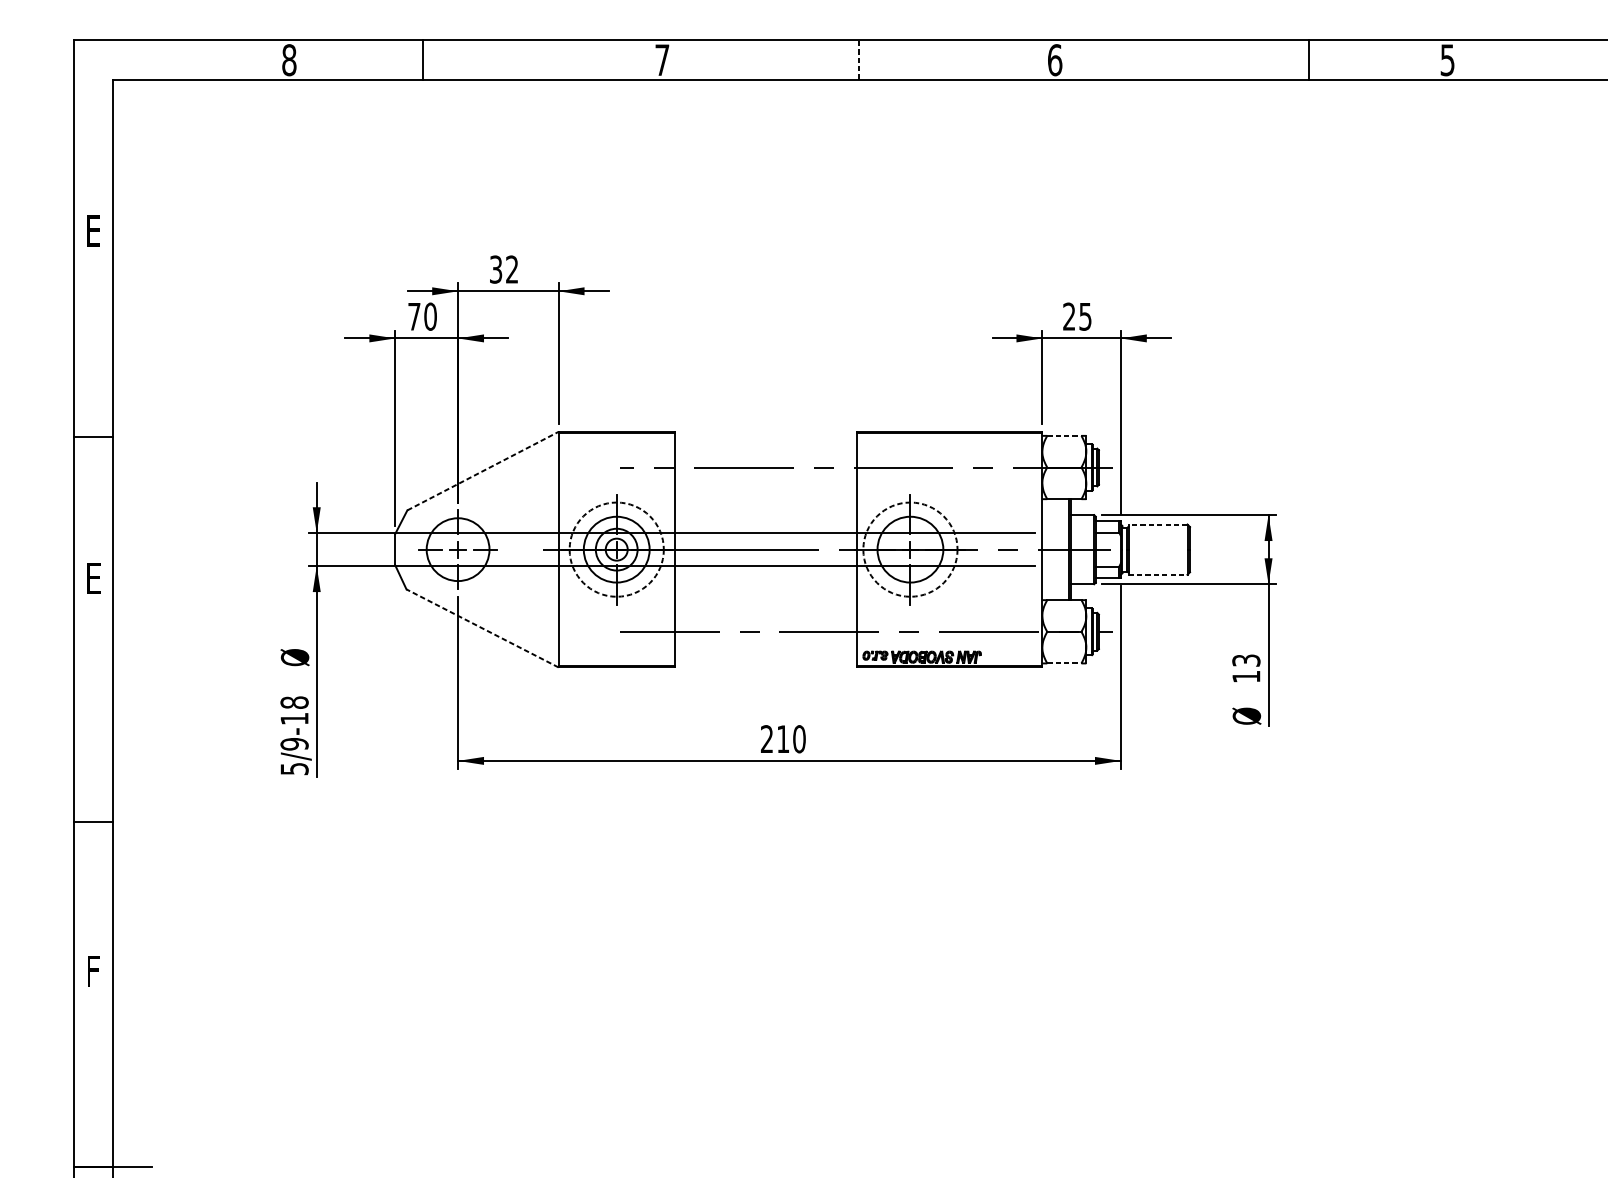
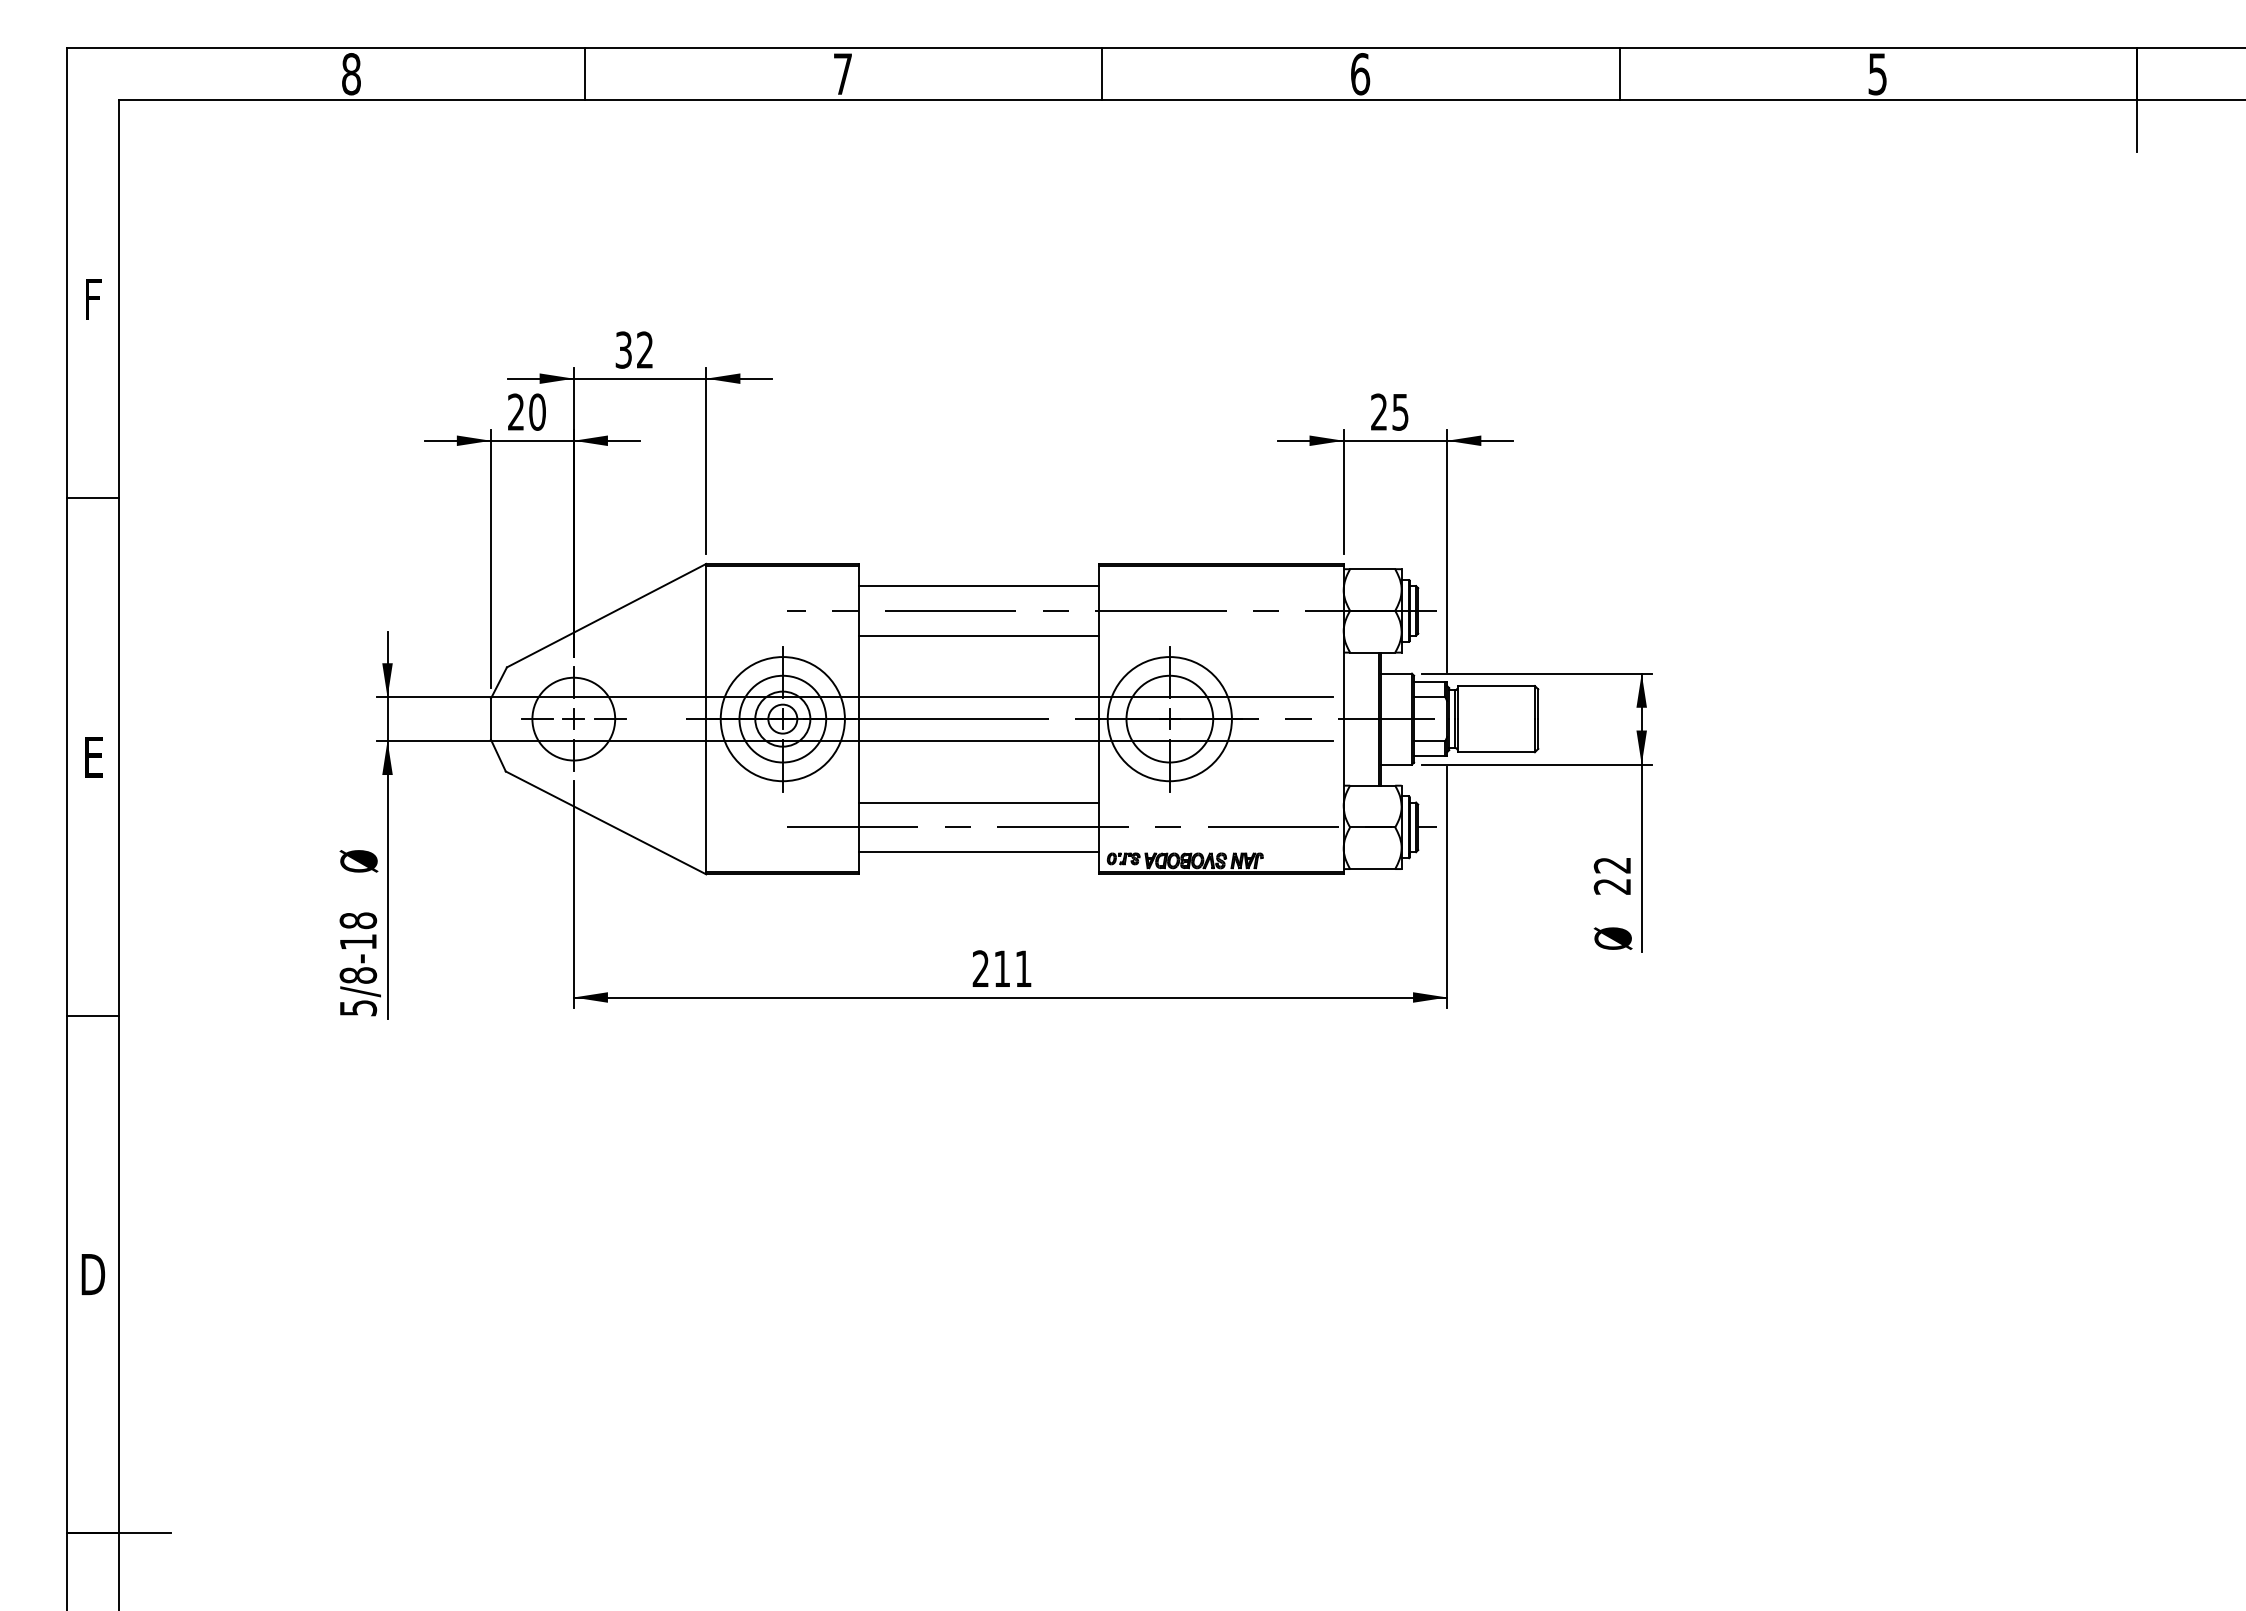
line: (422, 59) -> (584, 73), moved
line: (1309, 59) -> (1619, 73), moved
line: (859, 60) -> (1102, 74), dashed -> solid
text: (93, 231) -> (93, 299), E -> F
text: (413, 316) -> (515, 411), 70 -> 20
line: (1064, 436) -> (1372, 569), dashed -> solid
line: (93, 437) -> (93, 498), moved
line: (765, 449) -> (979, 586), added
line: (483, 471) -> (607, 615), dashed -> solid
line: (765, 486) -> (979, 635), added
line: (1158, 524) -> (1496, 686), dashed -> solid
circle: (616, 549) -> (782, 719), dashed -> solid
circle: (910, 549) -> (1169, 719), dashed -> solid
line: (1158, 574) -> (1496, 752), dashed -> solid
line: (765, 612) -> (979, 802), added
line: (482, 628) -> (606, 822), dashed -> solid
line: (765, 650) -> (979, 852), added
line: (1064, 663) -> (1372, 869), dashed -> solid
text: (1246, 668) -> (1612, 875), 13 -> 22
text: (799, 738) -> (1023, 968), 210 -> 211
text: (294, 744) -> (358, 975), 5/9-18 -> 5/8-18
line: (93, 821) -> (93, 1015), moved
text: (93, 971) -> (93, 1274), F -> D

